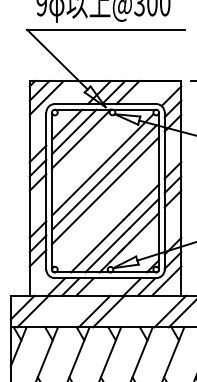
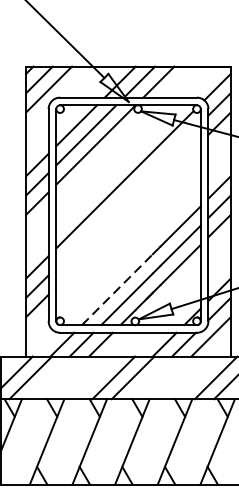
line: (104, 177) -> (127, 196), removed
line: (105, 190) -> (128, 214), removed
line: (97, 245) -> (117, 288), solid -> dashed

